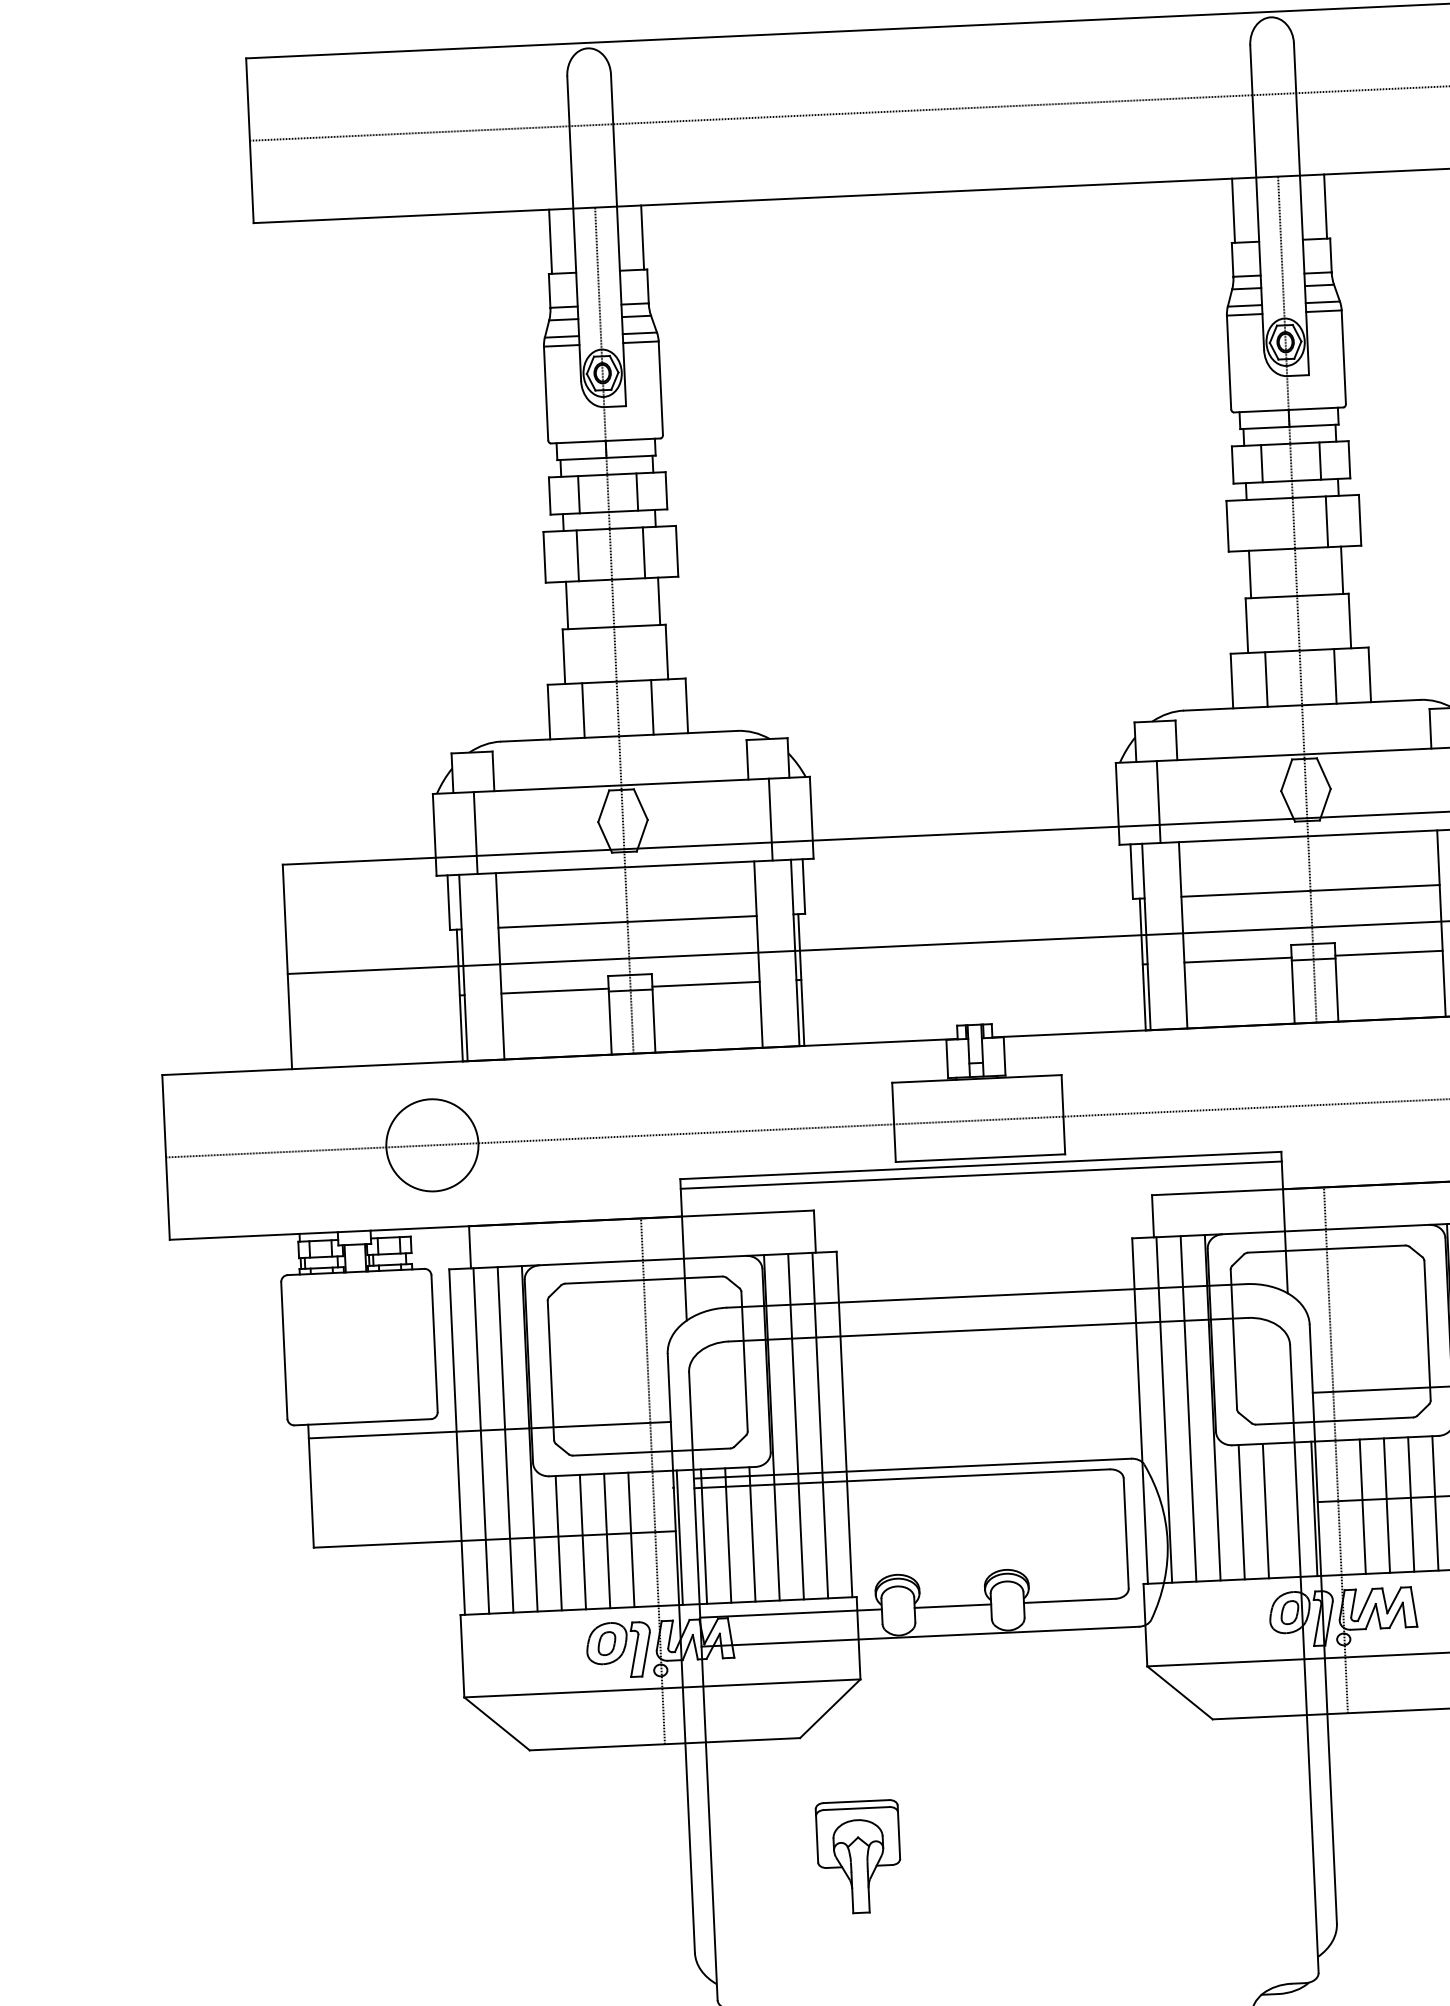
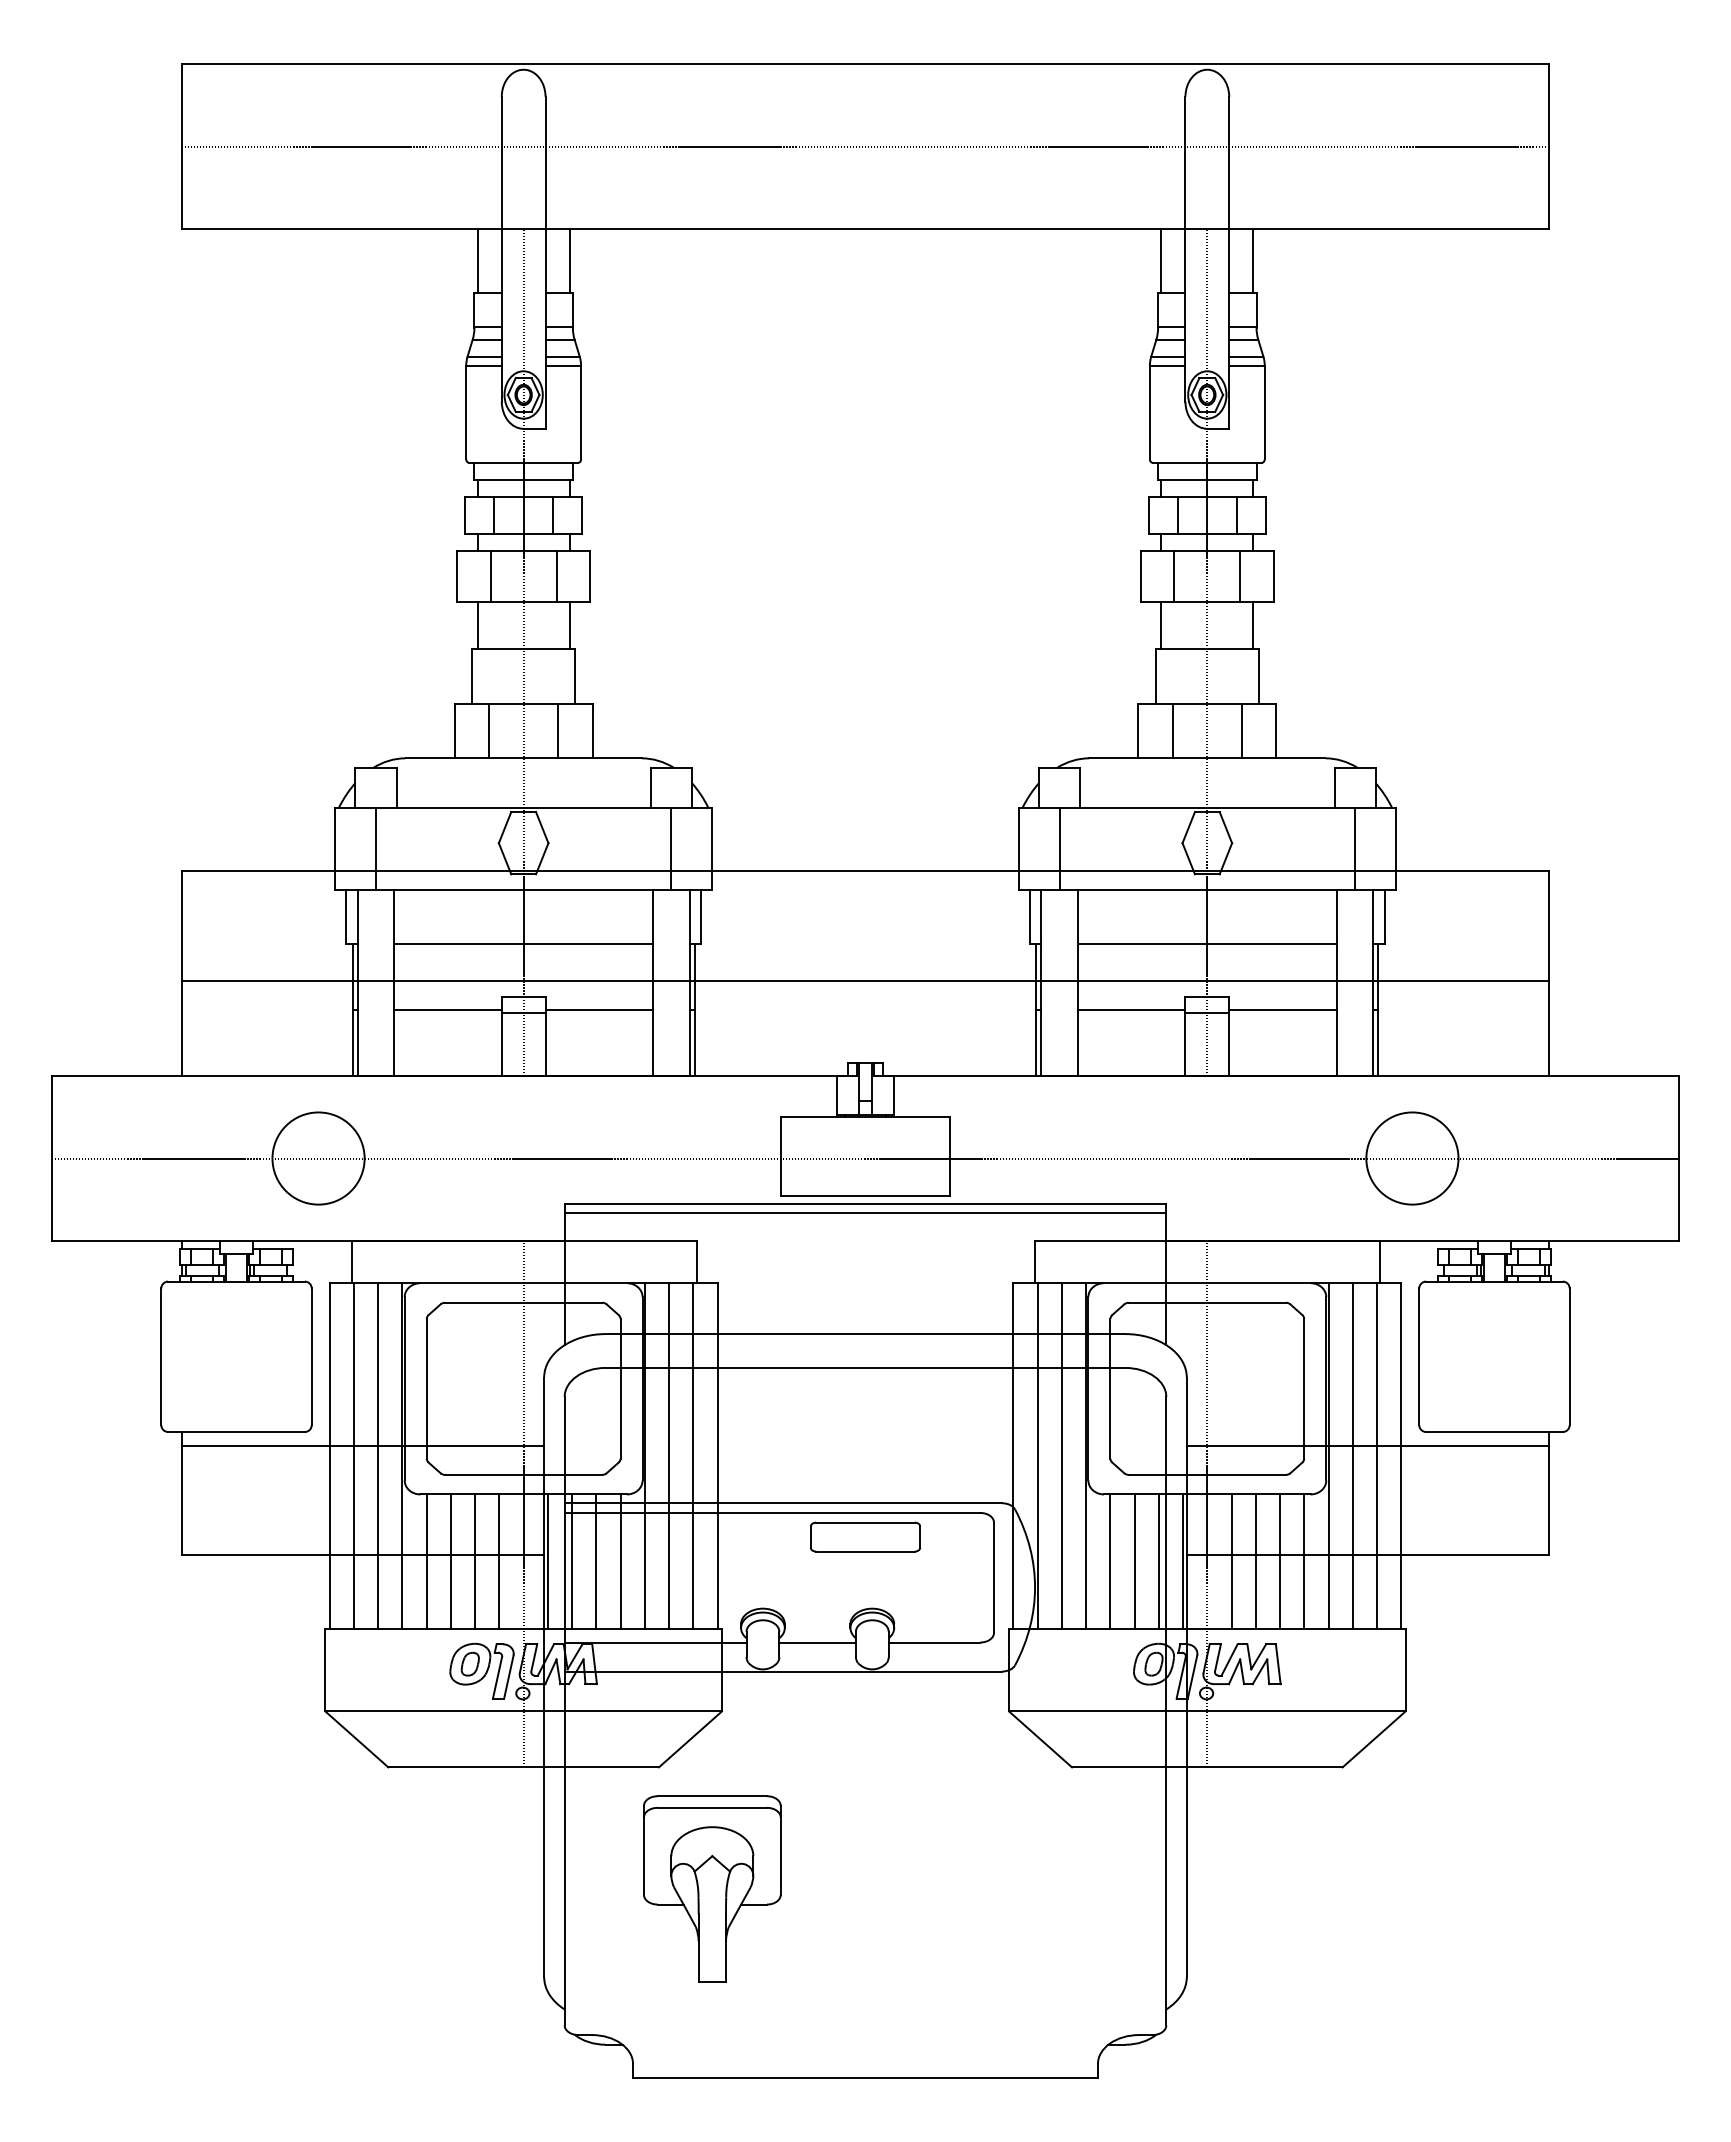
line: (1261, 524) -> (1174, 575), added
part: (995, 1498) -> (865, 1536), added
line: (1289, 1509) -> (1158, 1561), added
part: (859, 1856) -> (712, 1888), size x1.67

